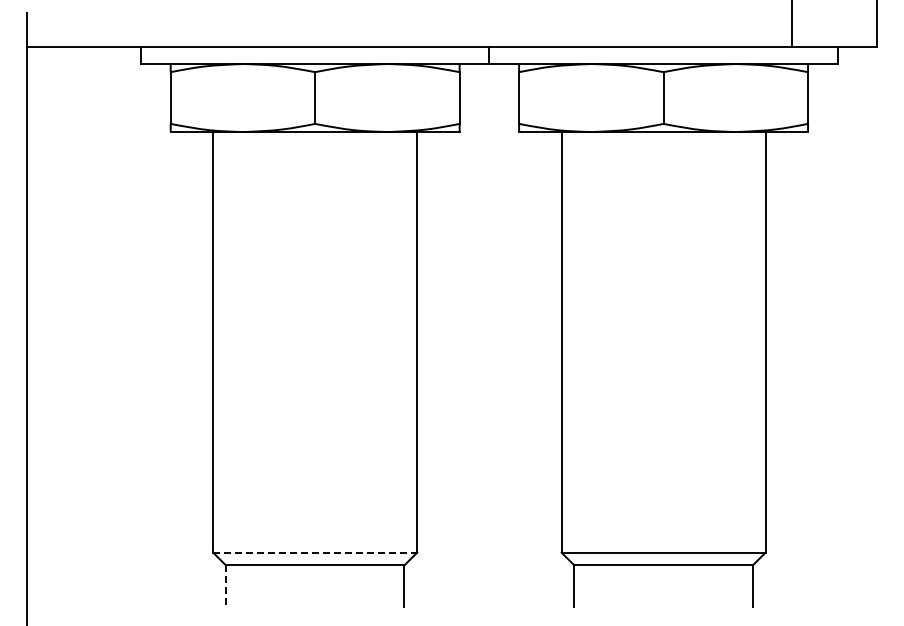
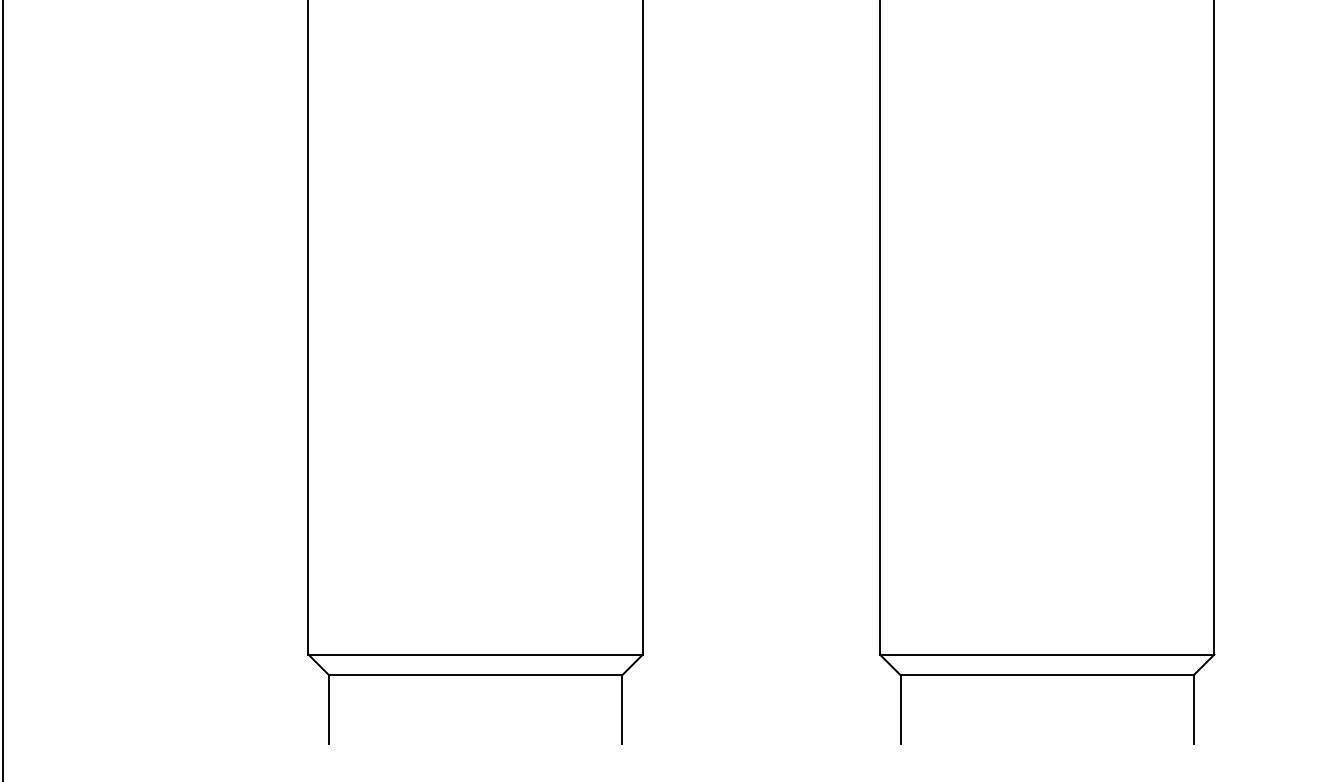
line: (315, 552) -> (476, 654), dashed -> solid
line: (225, 586) -> (328, 710), dashed -> solid

